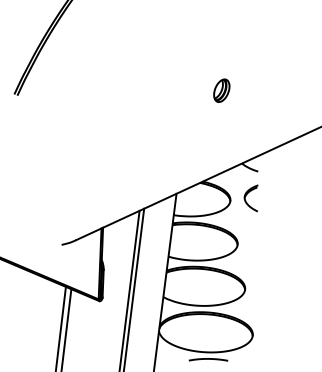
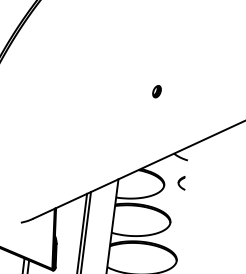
part: (221, 90) -> (156, 91), size x0.6
part: (250, 198) -> (181, 183), size x0.6

